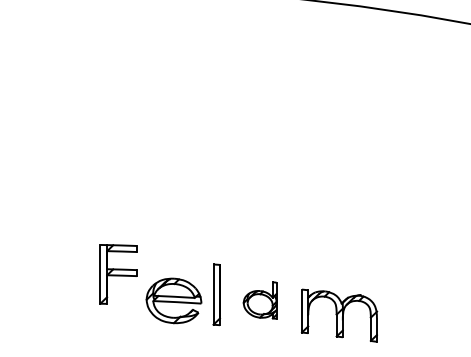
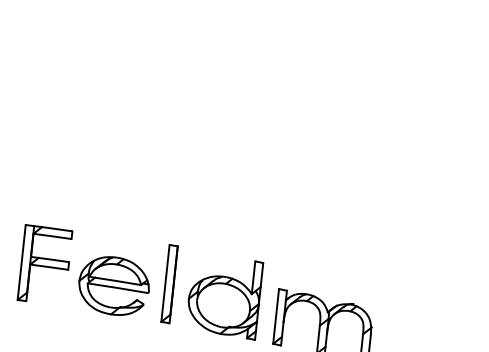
part: (118, 274) -> (44, 265), moved
part: (259, 300) -> (223, 297), size x1.67

